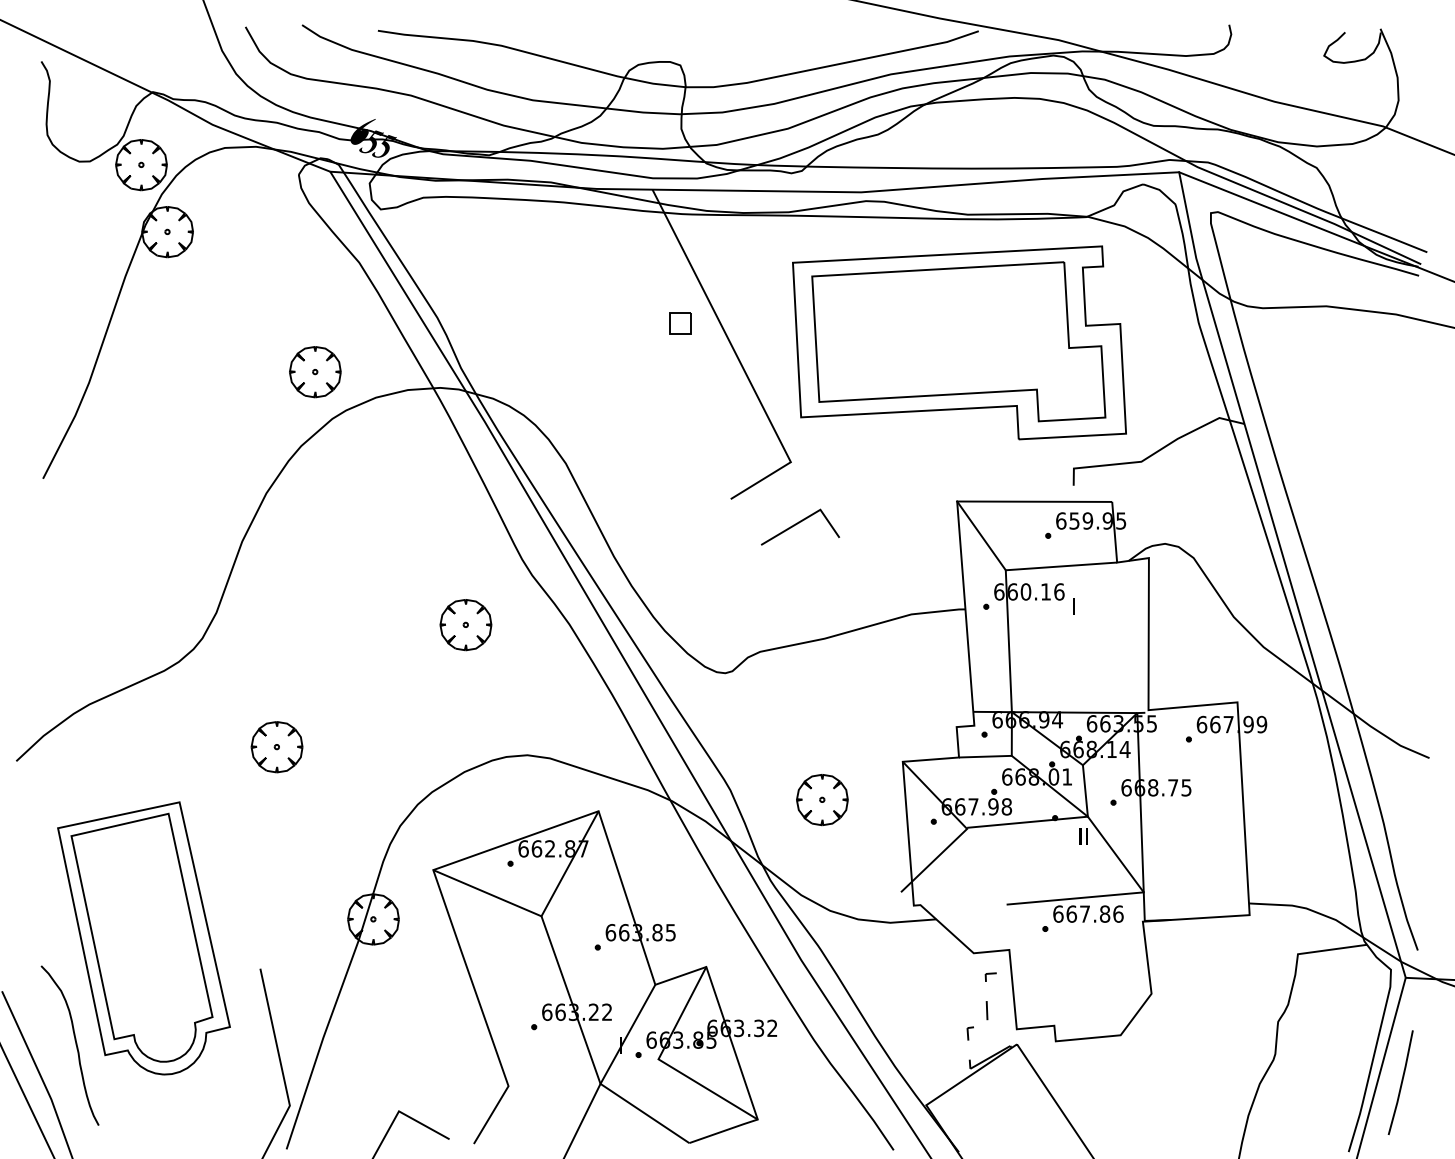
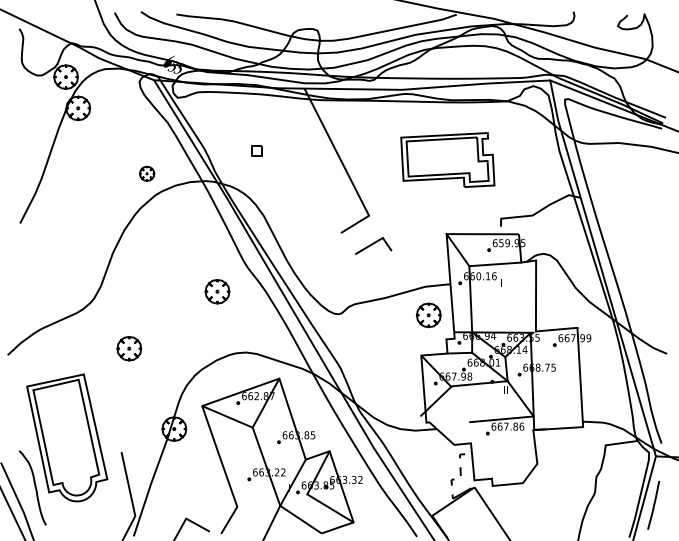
part: (680, 322) -> (256, 150), moved
part: (958, 341) -> (447, 159), size x0.6
part: (313, 371) -> (146, 173), size x0.6
part: (821, 800) -> (428, 315), moved

